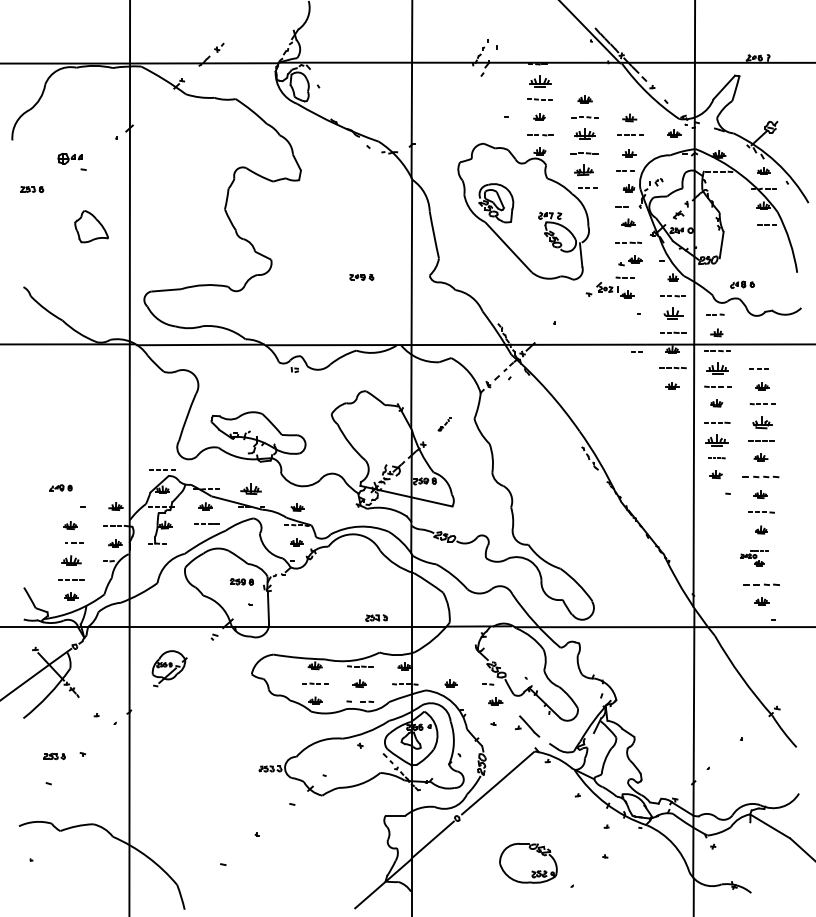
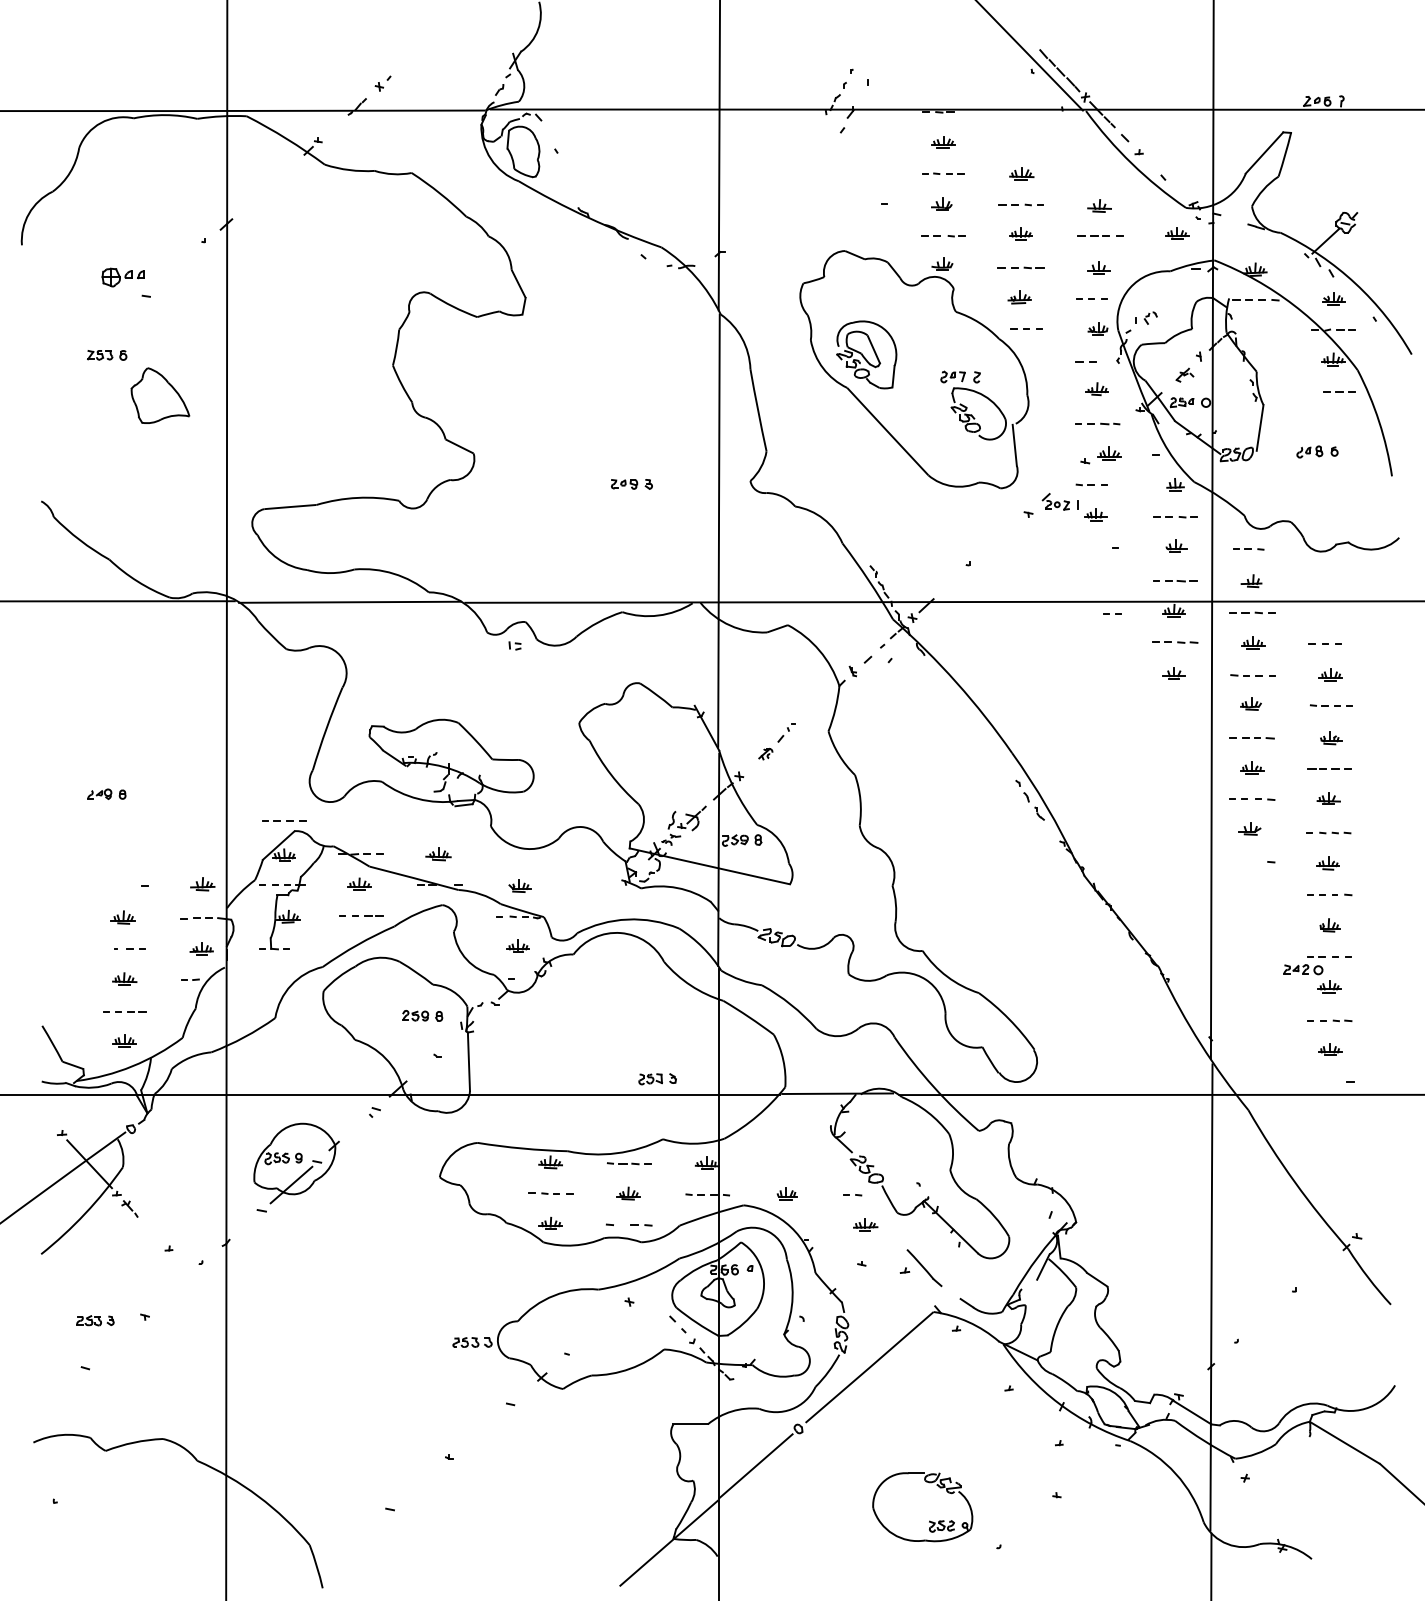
part: (540, 81) -> (943, 142), size x0.62
part: (584, 133) -> (1020, 233), size x0.62
part: (583, 170) -> (1018, 297), size x0.71
part: (32, 189) -> (107, 355), moved
part: (742, 284) -> (1317, 451), moved
part: (673, 312) -> (1175, 545), size x0.62
part: (717, 368) -> (1252, 643), size x0.62
part: (761, 422) -> (1329, 737), size x0.62
part: (444, 424) -> (776, 741), size x1.67
part: (717, 439) -> (1252, 767), size x0.62
part: (716, 458) -> (1251, 800), size x1.67
part: (760, 477) -> (1327, 833), size x0.71
part: (60, 487) -> (105, 793), moved
part: (250, 489) -> (437, 854), size x0.71
part: (754, 558) -> (1317, 975), size x1.43
part: (70, 560) -> (123, 978), size x0.71
part: (761, 584) -> (1329, 1020), size x0.71
part: (169, 668) -> (296, 1167), size x1.43

